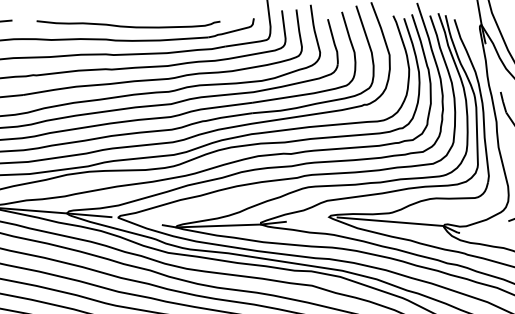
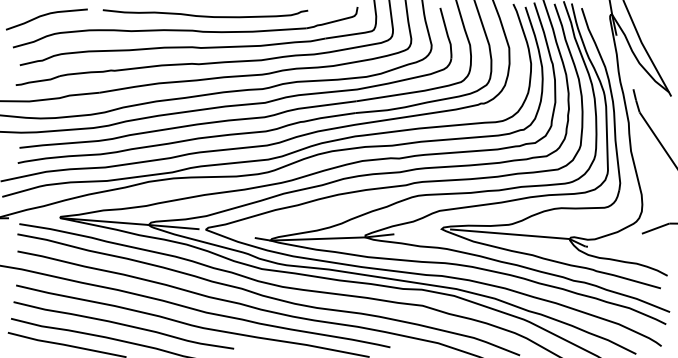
curve: (128, 25) -> (205, 15), moved

